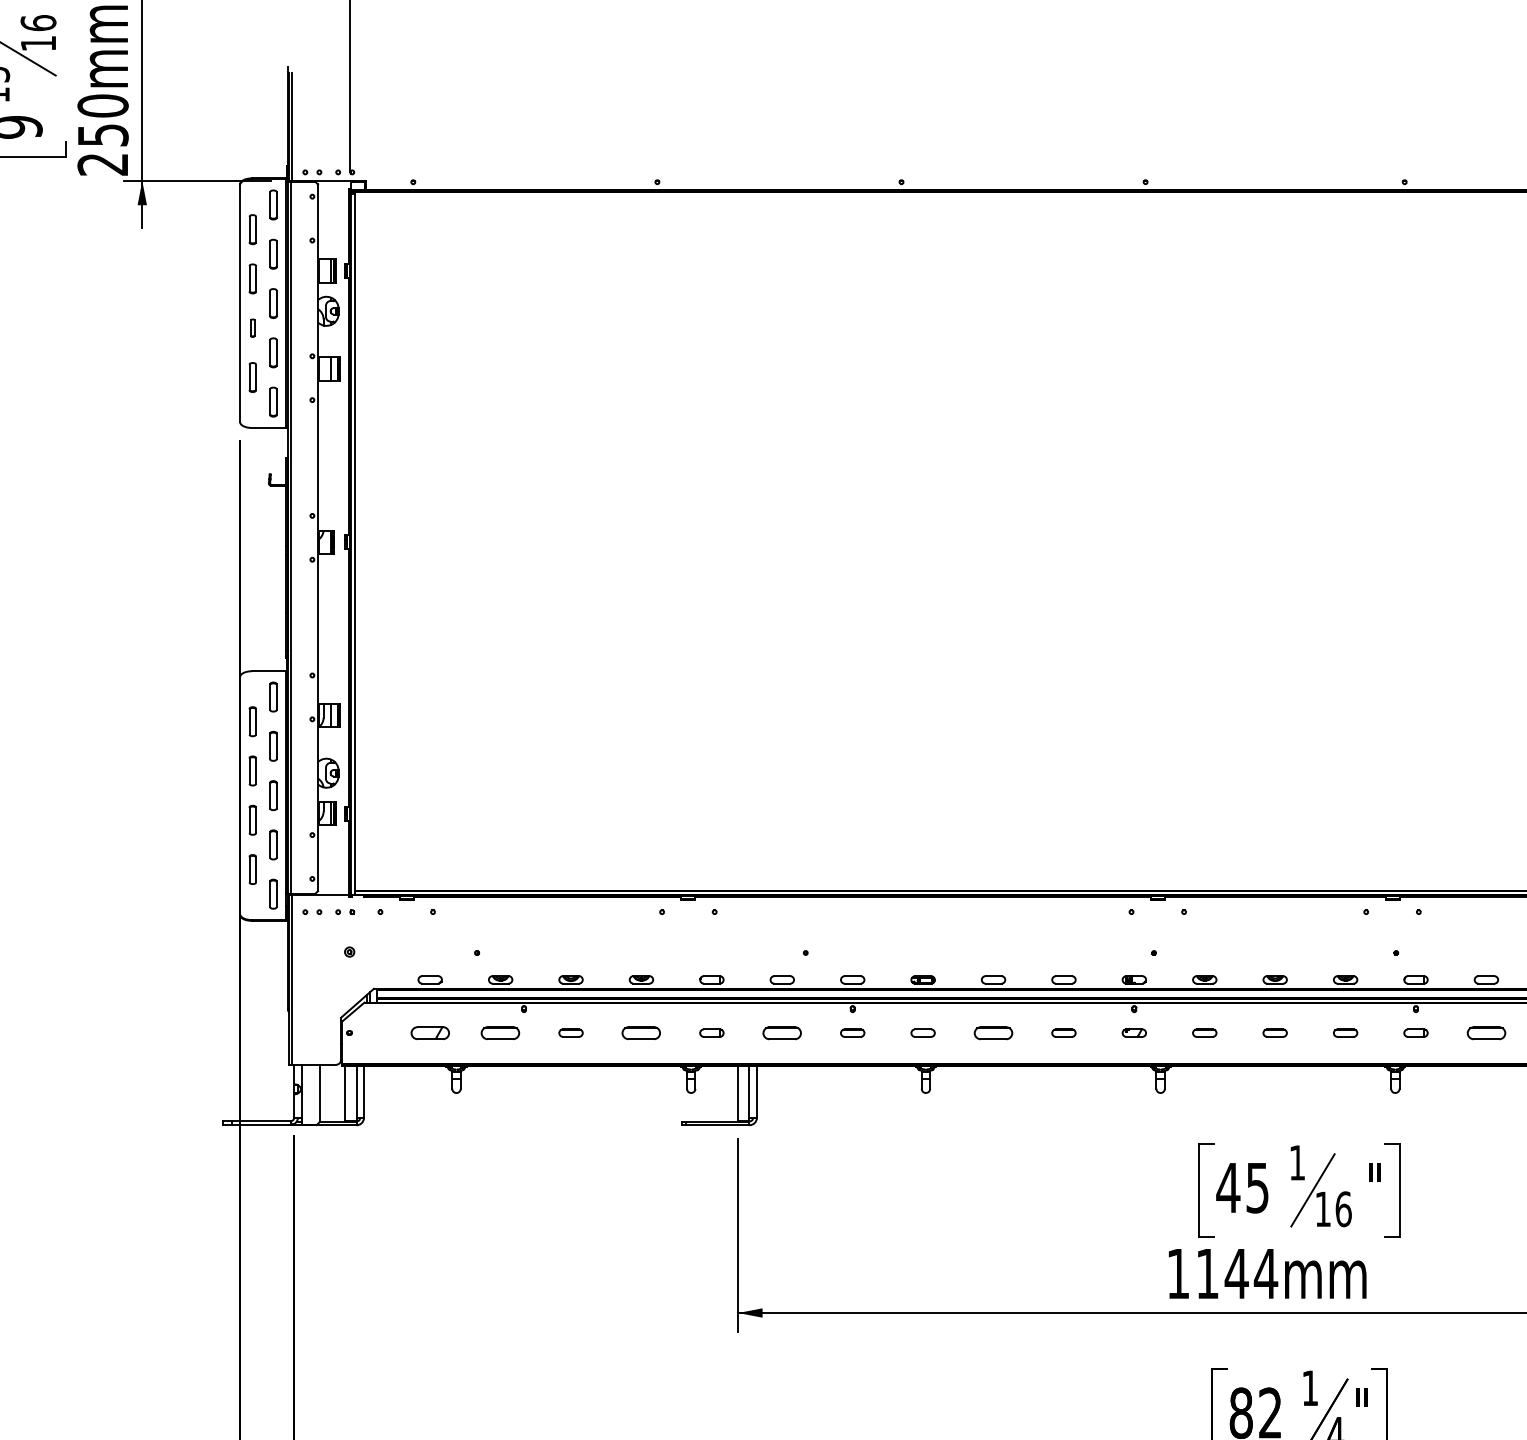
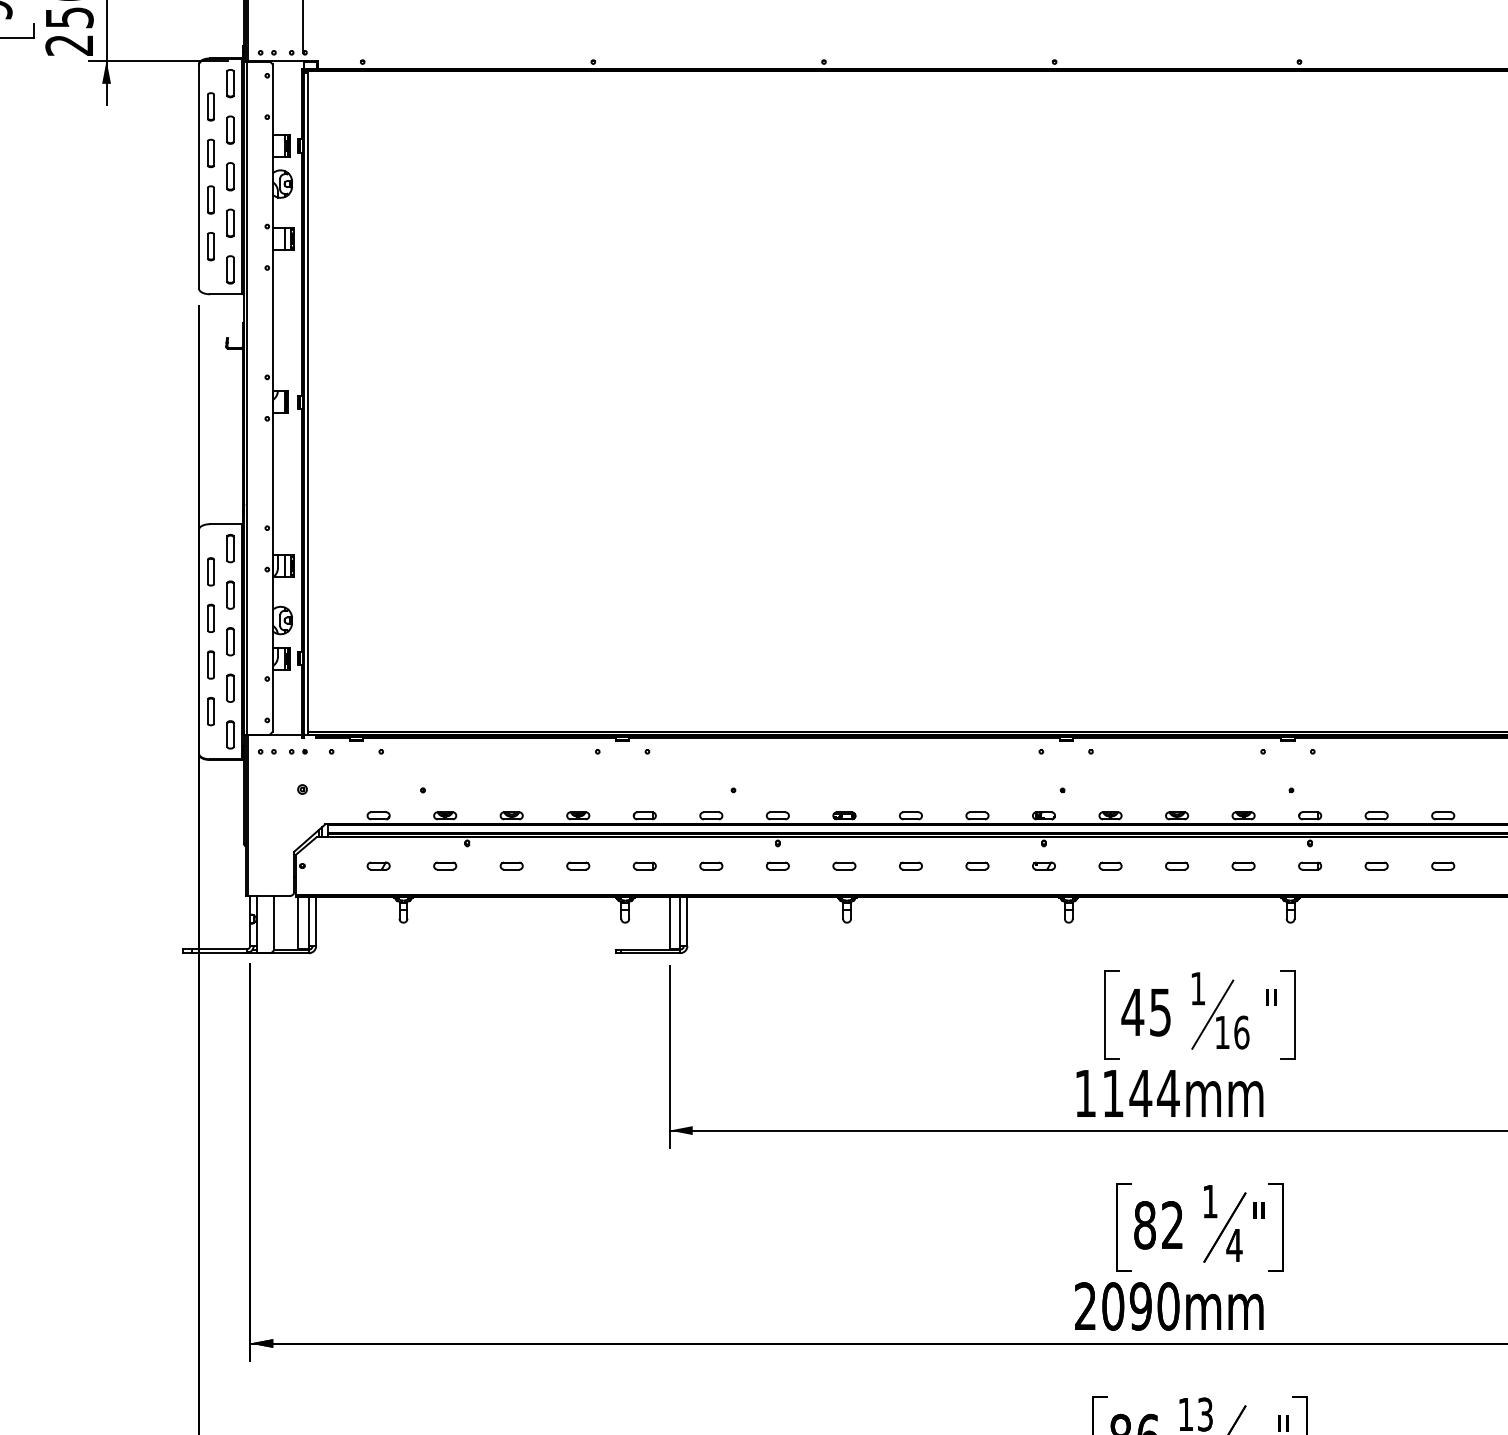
part: (252, 327) -> (210, 199), size x1.67
part: (430, 1032) -> (378, 865), size x0.62
part: (500, 1032) -> (445, 865), size x0.62
part: (641, 1032) -> (578, 865), size x0.62
part: (782, 1032) -> (711, 865), size x0.62
part: (993, 1032) -> (910, 865), size x0.62
part: (1486, 1032) -> (1376, 865), size x0.62

